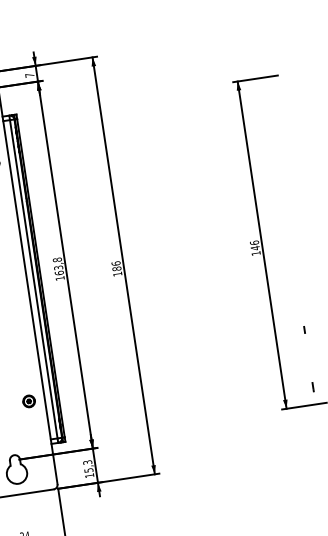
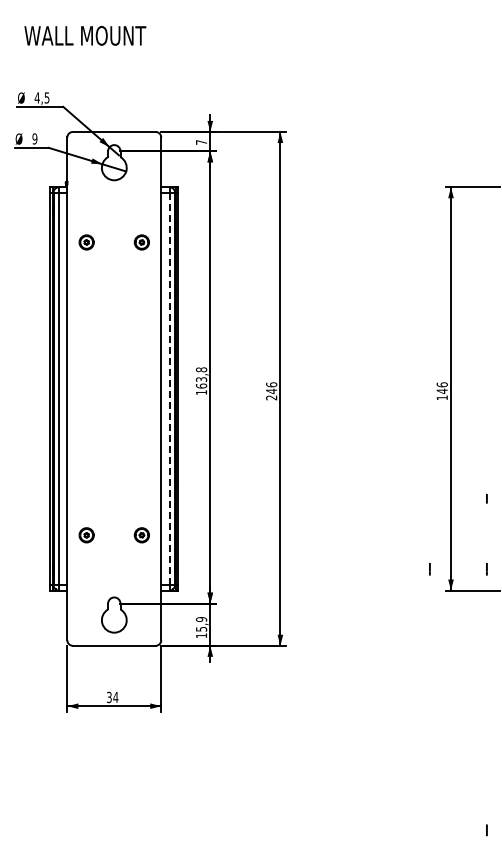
text: (117, 271) -> (271, 394), 186 -> 246
line: (33, 279) -> (169, 389), solid -> dashed
line: (266, 394) -> (429, 569), added
text: (87, 462) -> (201, 619), 15,3 -> 15,9

